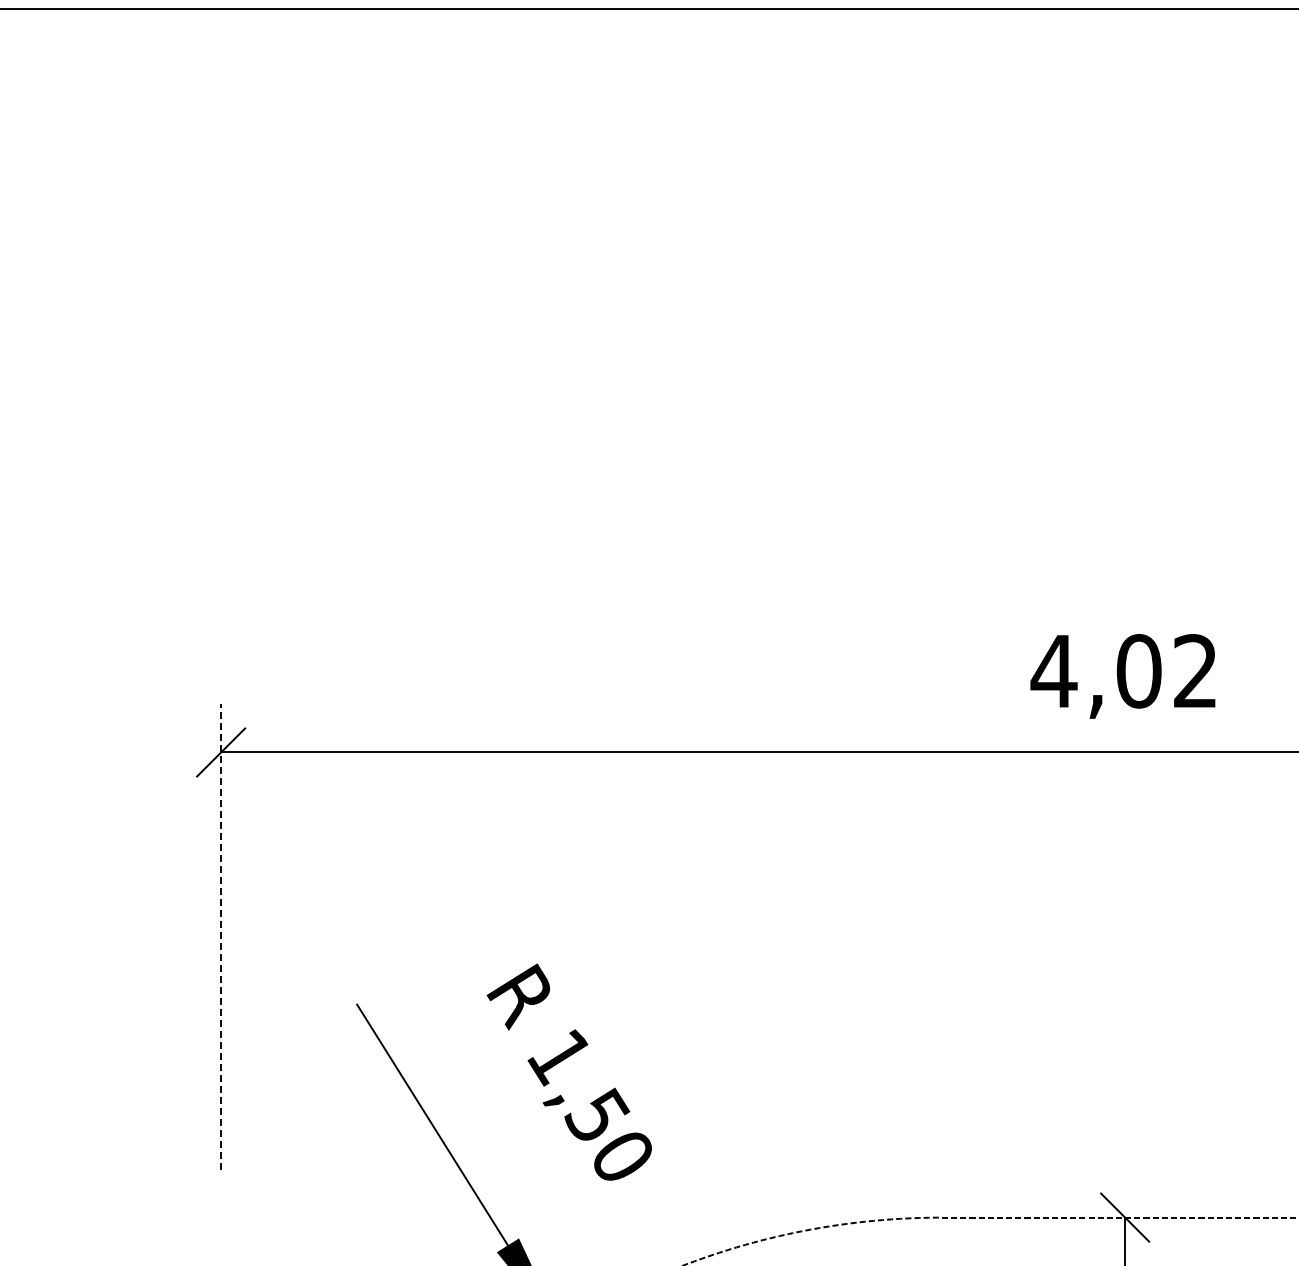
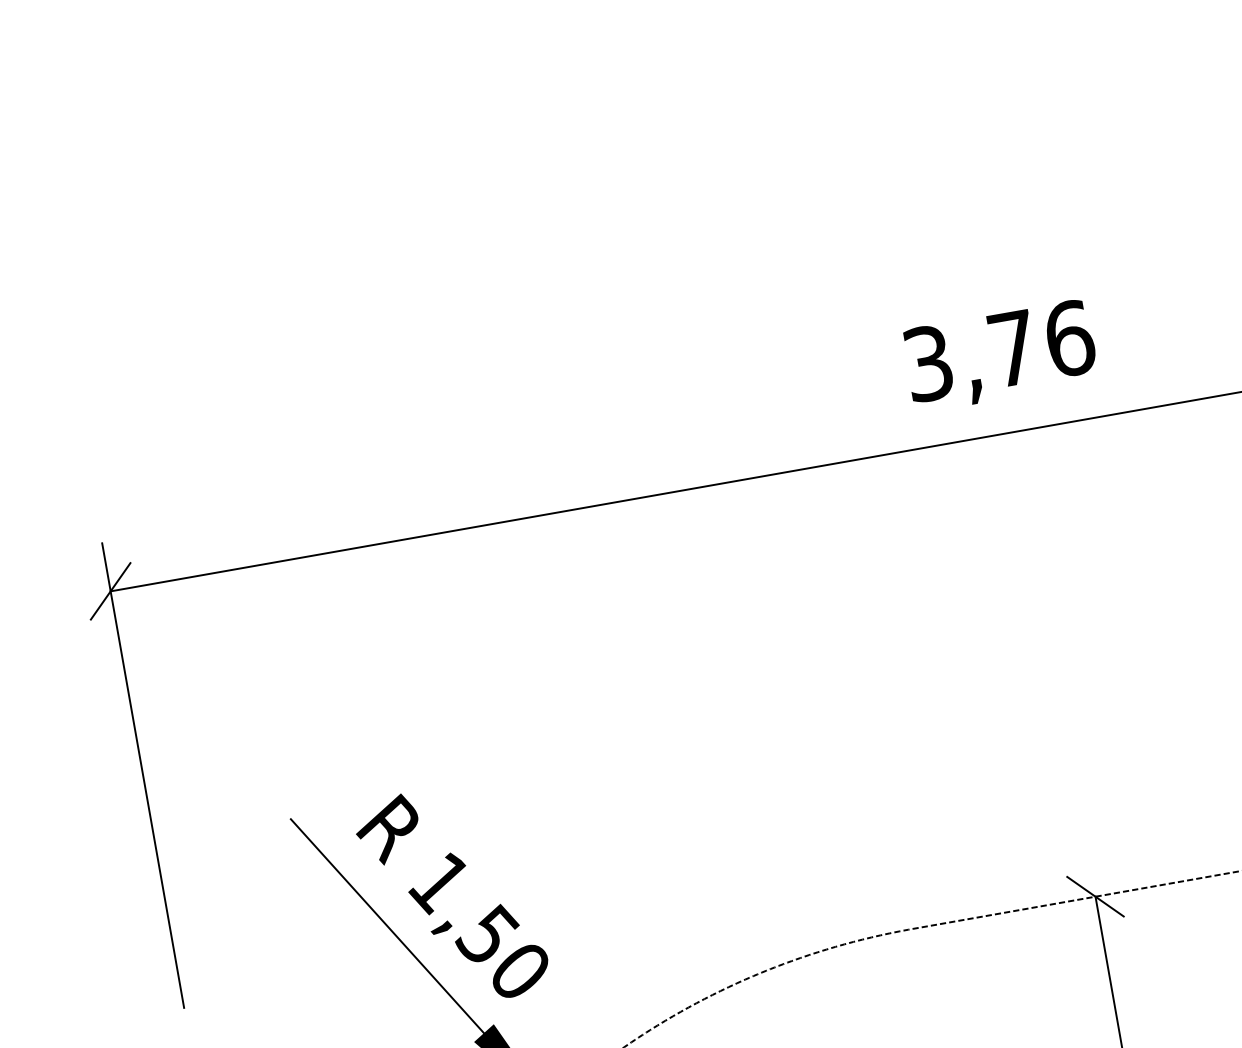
text: (1124, 671) -> (998, 351), 4,02 -> 3,76
line: (221, 936) -> (143, 775), dashed -> solid
text: (568, 1071) -> (451, 895), moved

